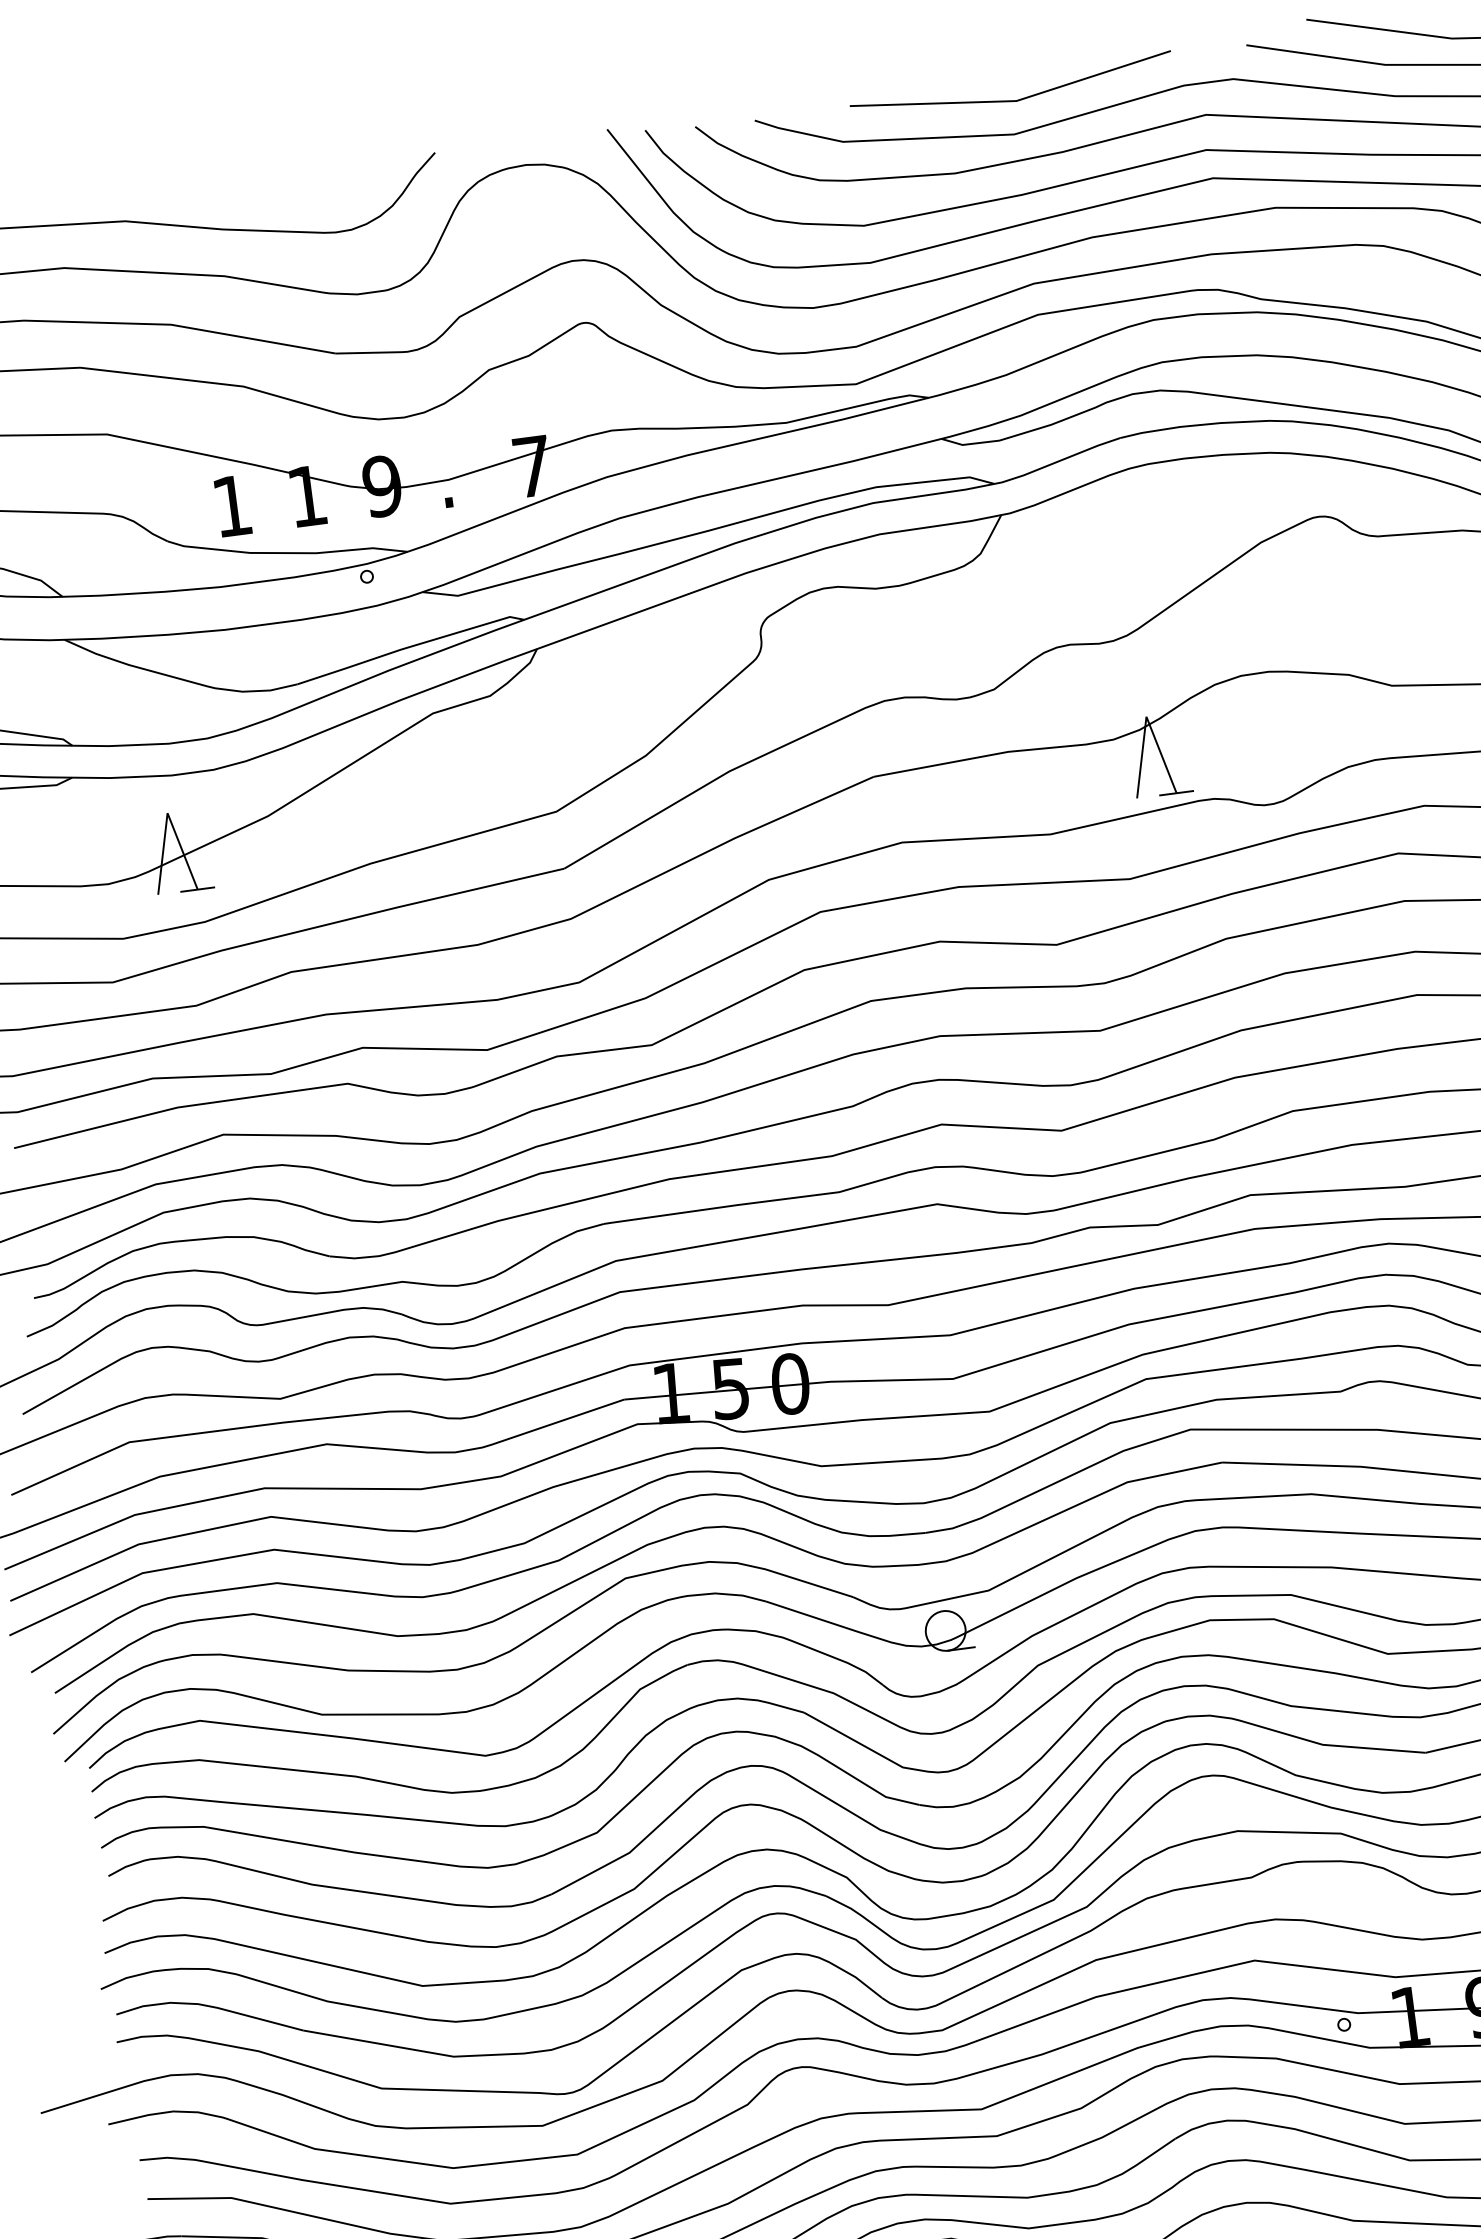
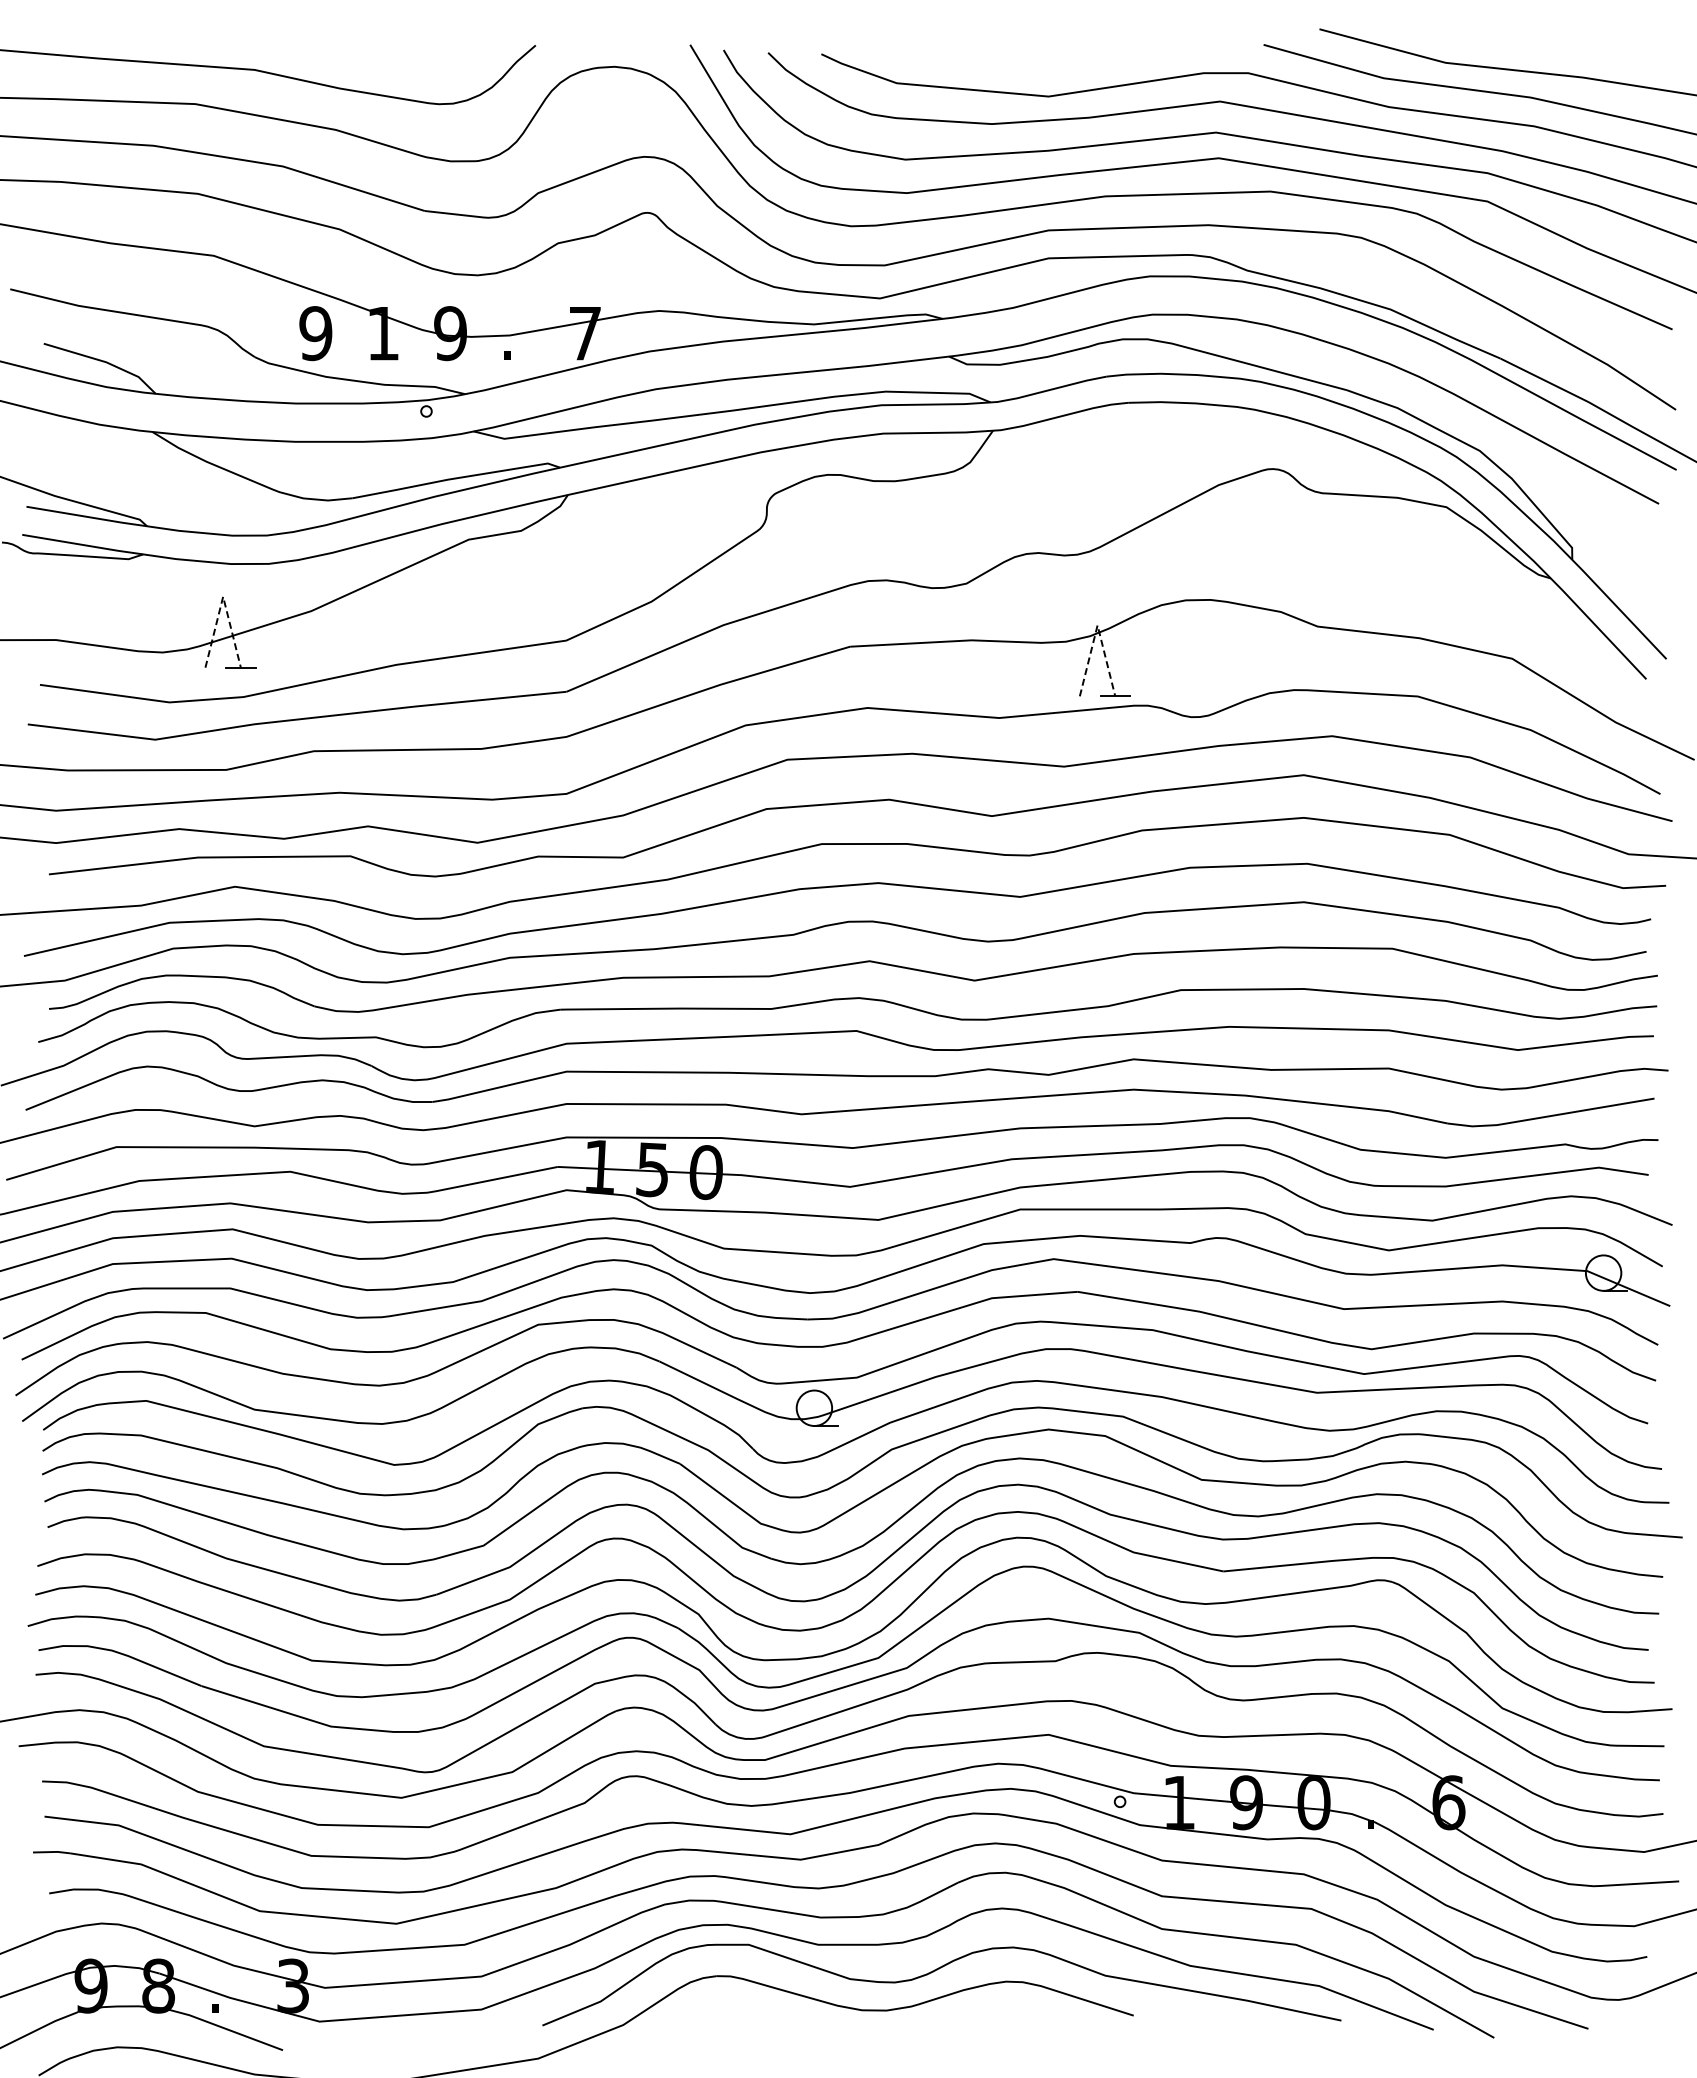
line: (1009, 99) -> (1048, 65), removed
text: (231, 506) -> (315, 333), 1 -> 9
line: (1146, 716) -> (1097, 625), solid -> dashed
line: (167, 812) -> (223, 596), solid -> dashed

